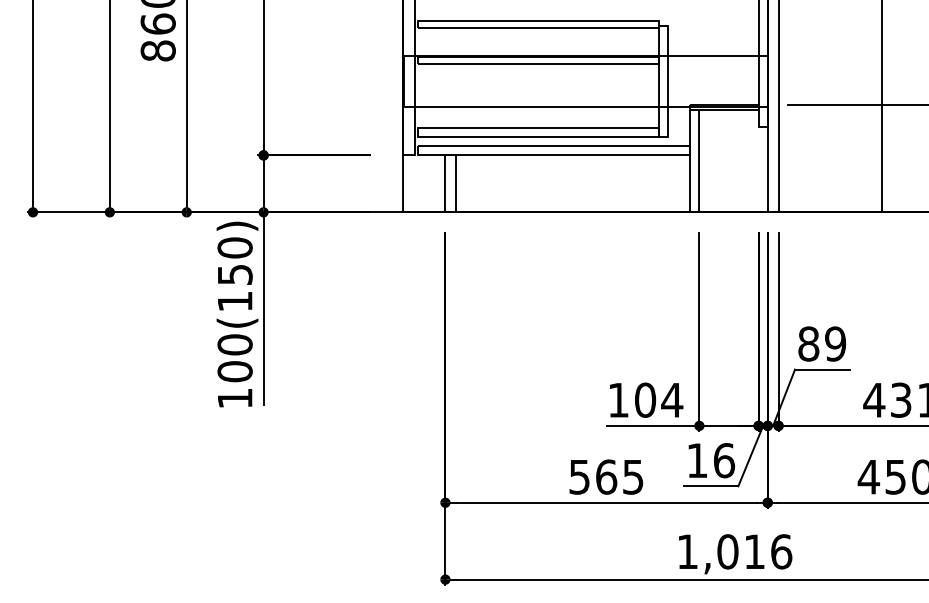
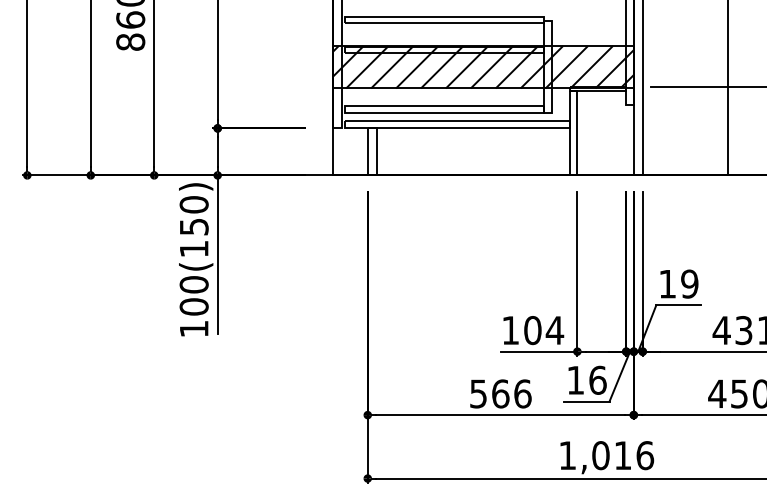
hatch: (585, 81) -> (483, 67), added
text: (808, 343) -> (667, 283), 89 -> 19
text: (633, 476) -> (522, 393), 565 -> 566

